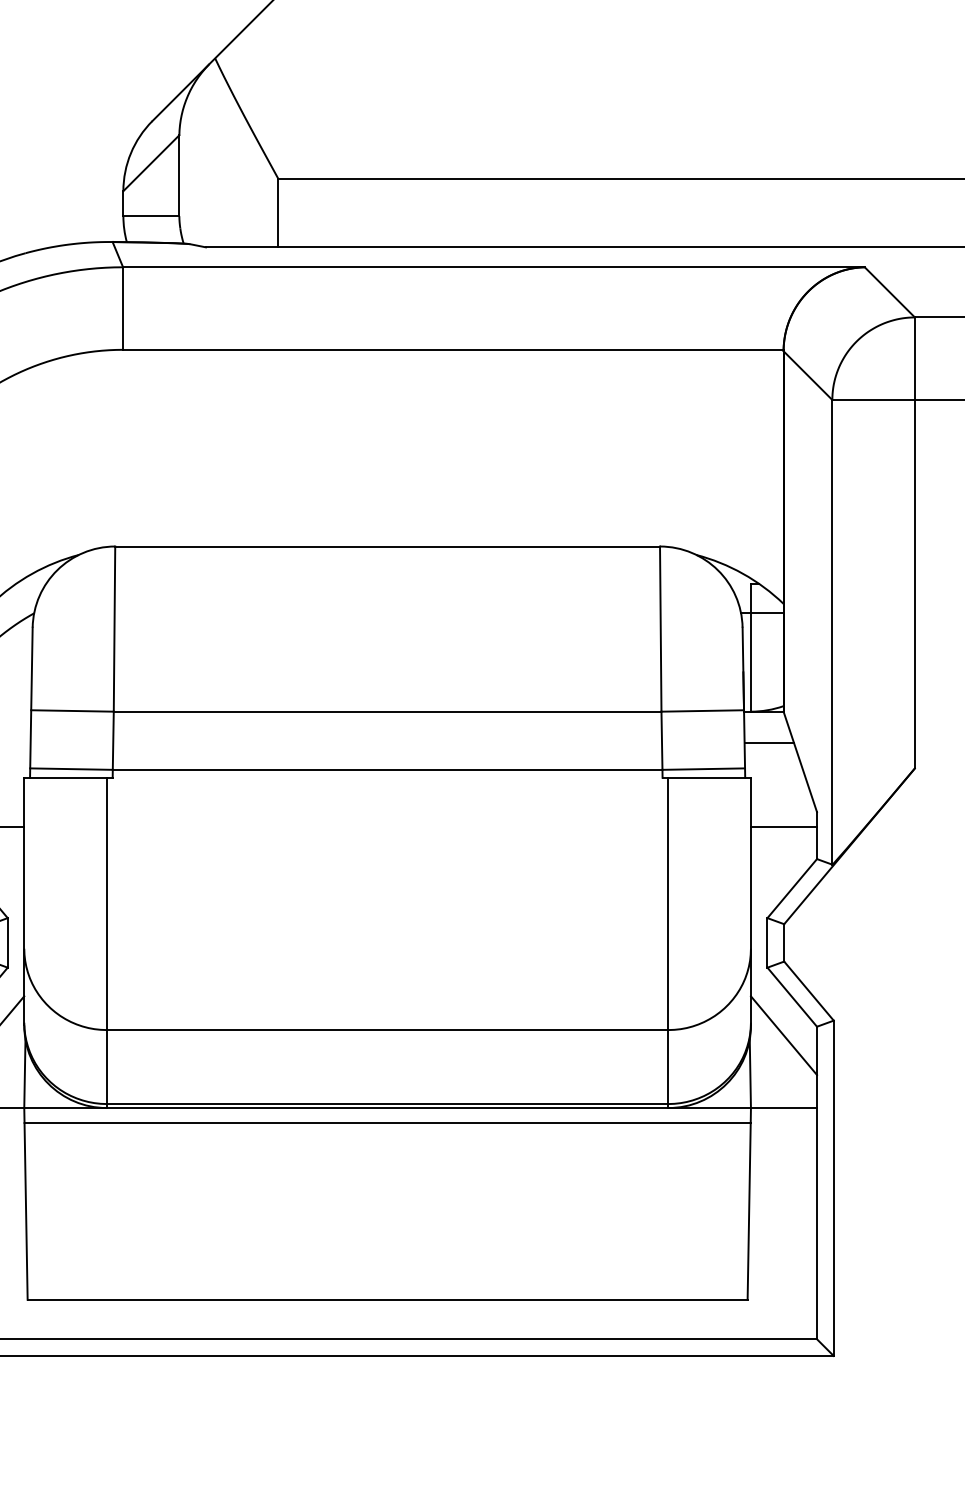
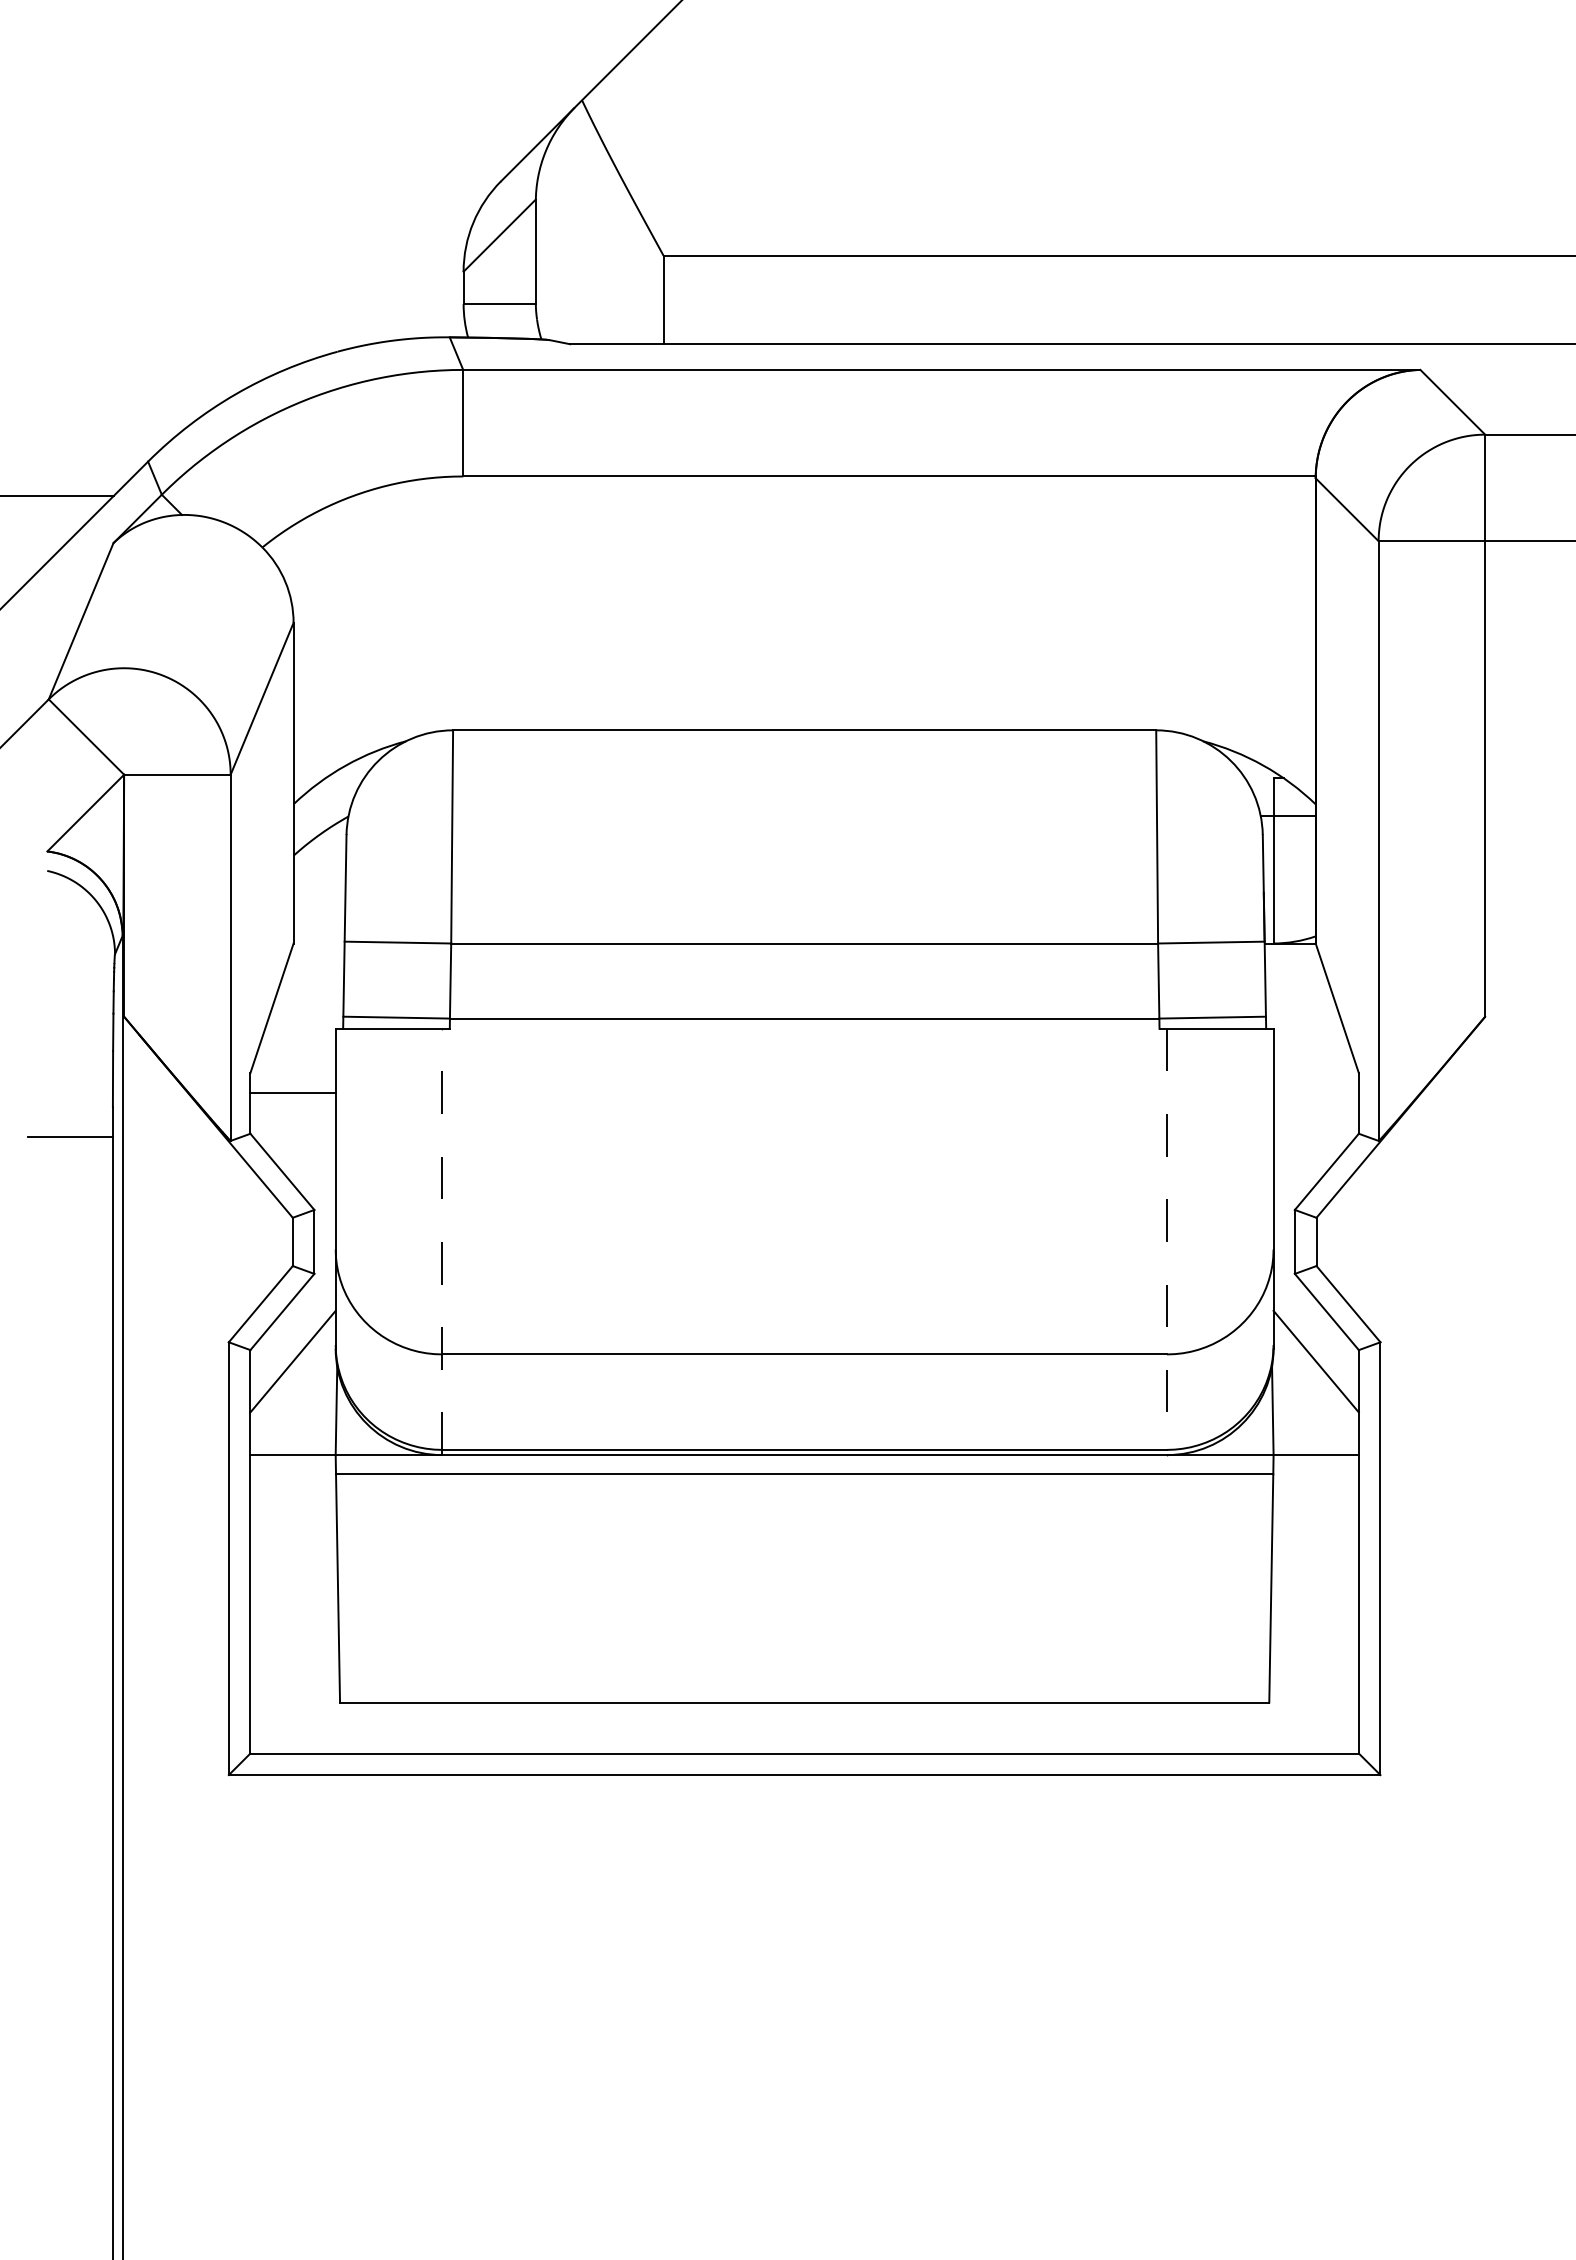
line: (769, 742) -> (1297, 983), removed
line: (783, 827) -> (1315, 1092), removed
line: (107, 942) -> (442, 1241), solid -> dashed
line: (668, 943) -> (1167, 1242), solid -> dashed

